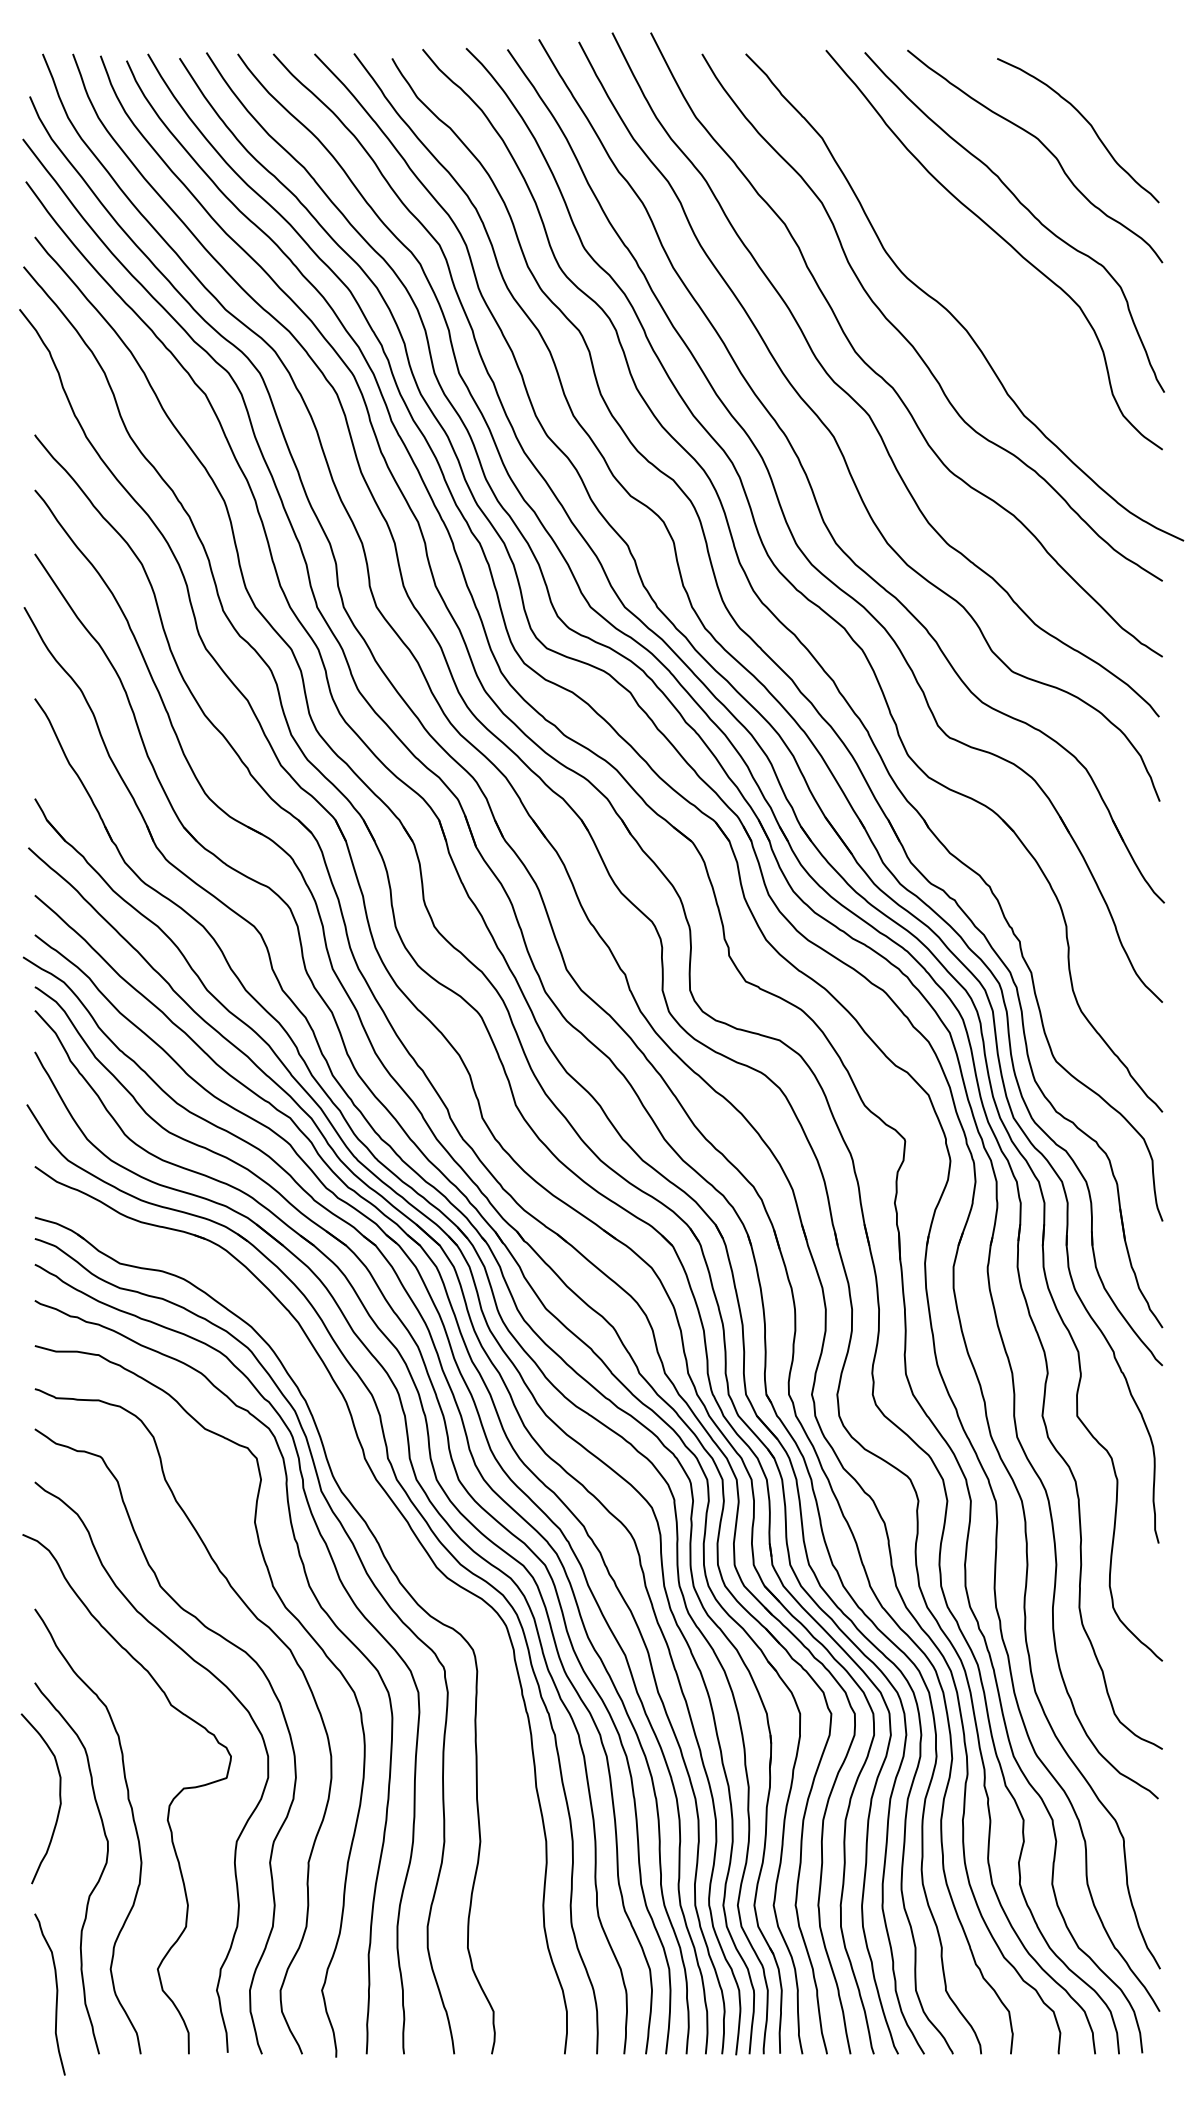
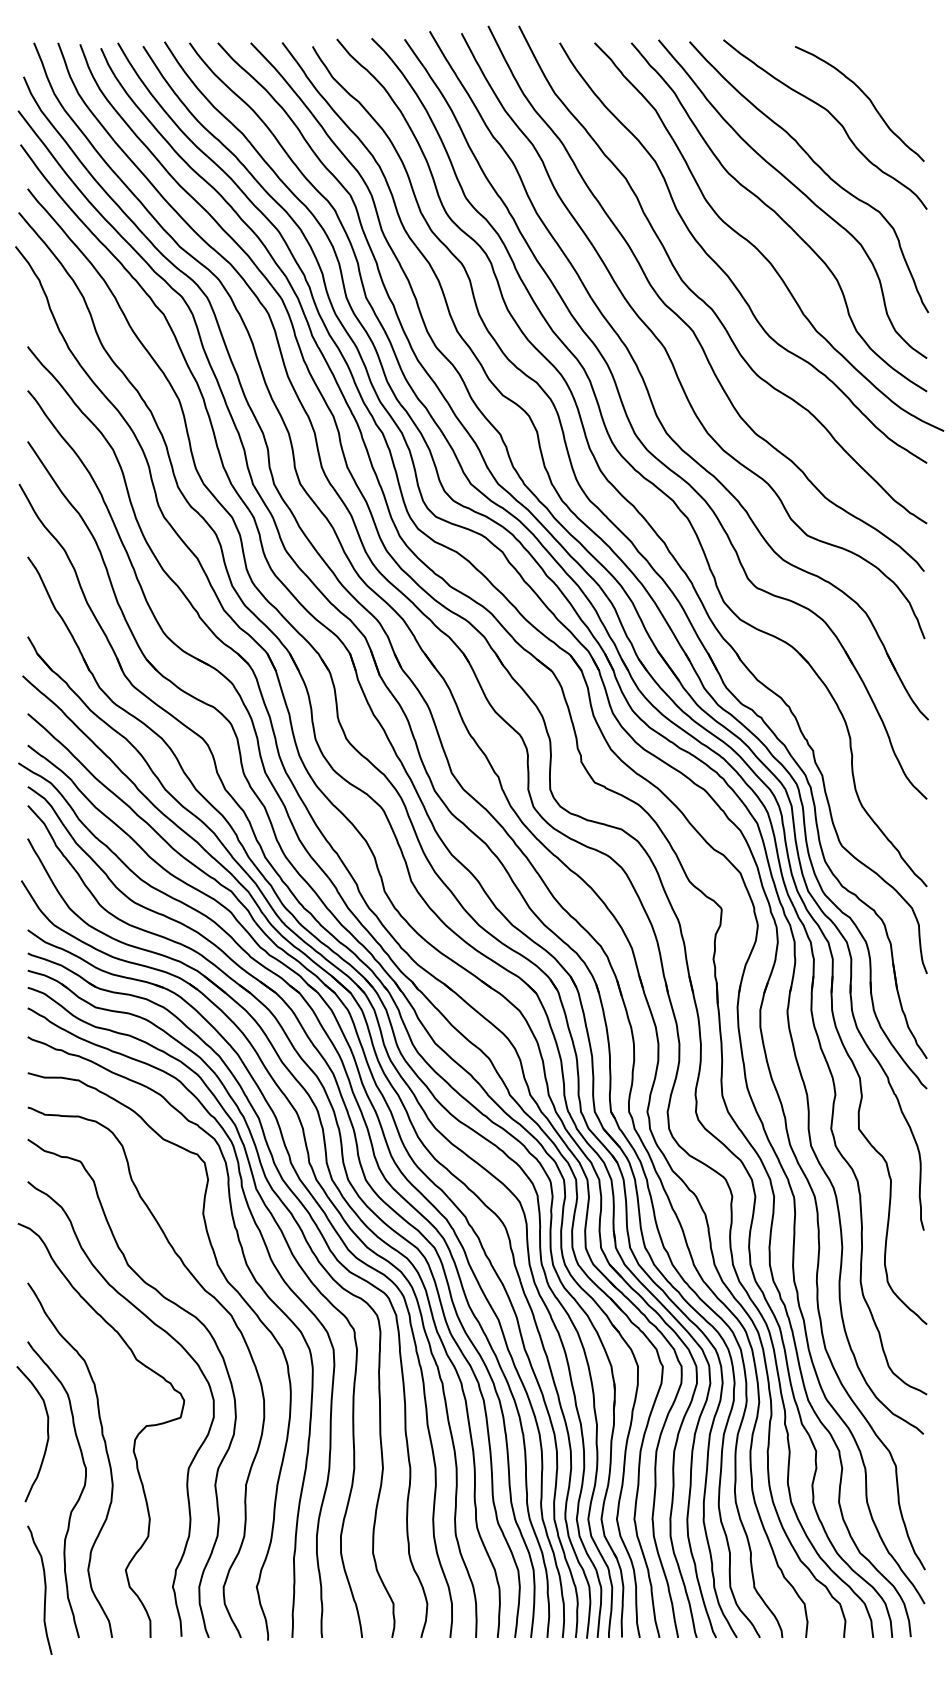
curve: (976, 272) -> (778, 217), added
part: (406, 1556) -> (324, 1241), added

